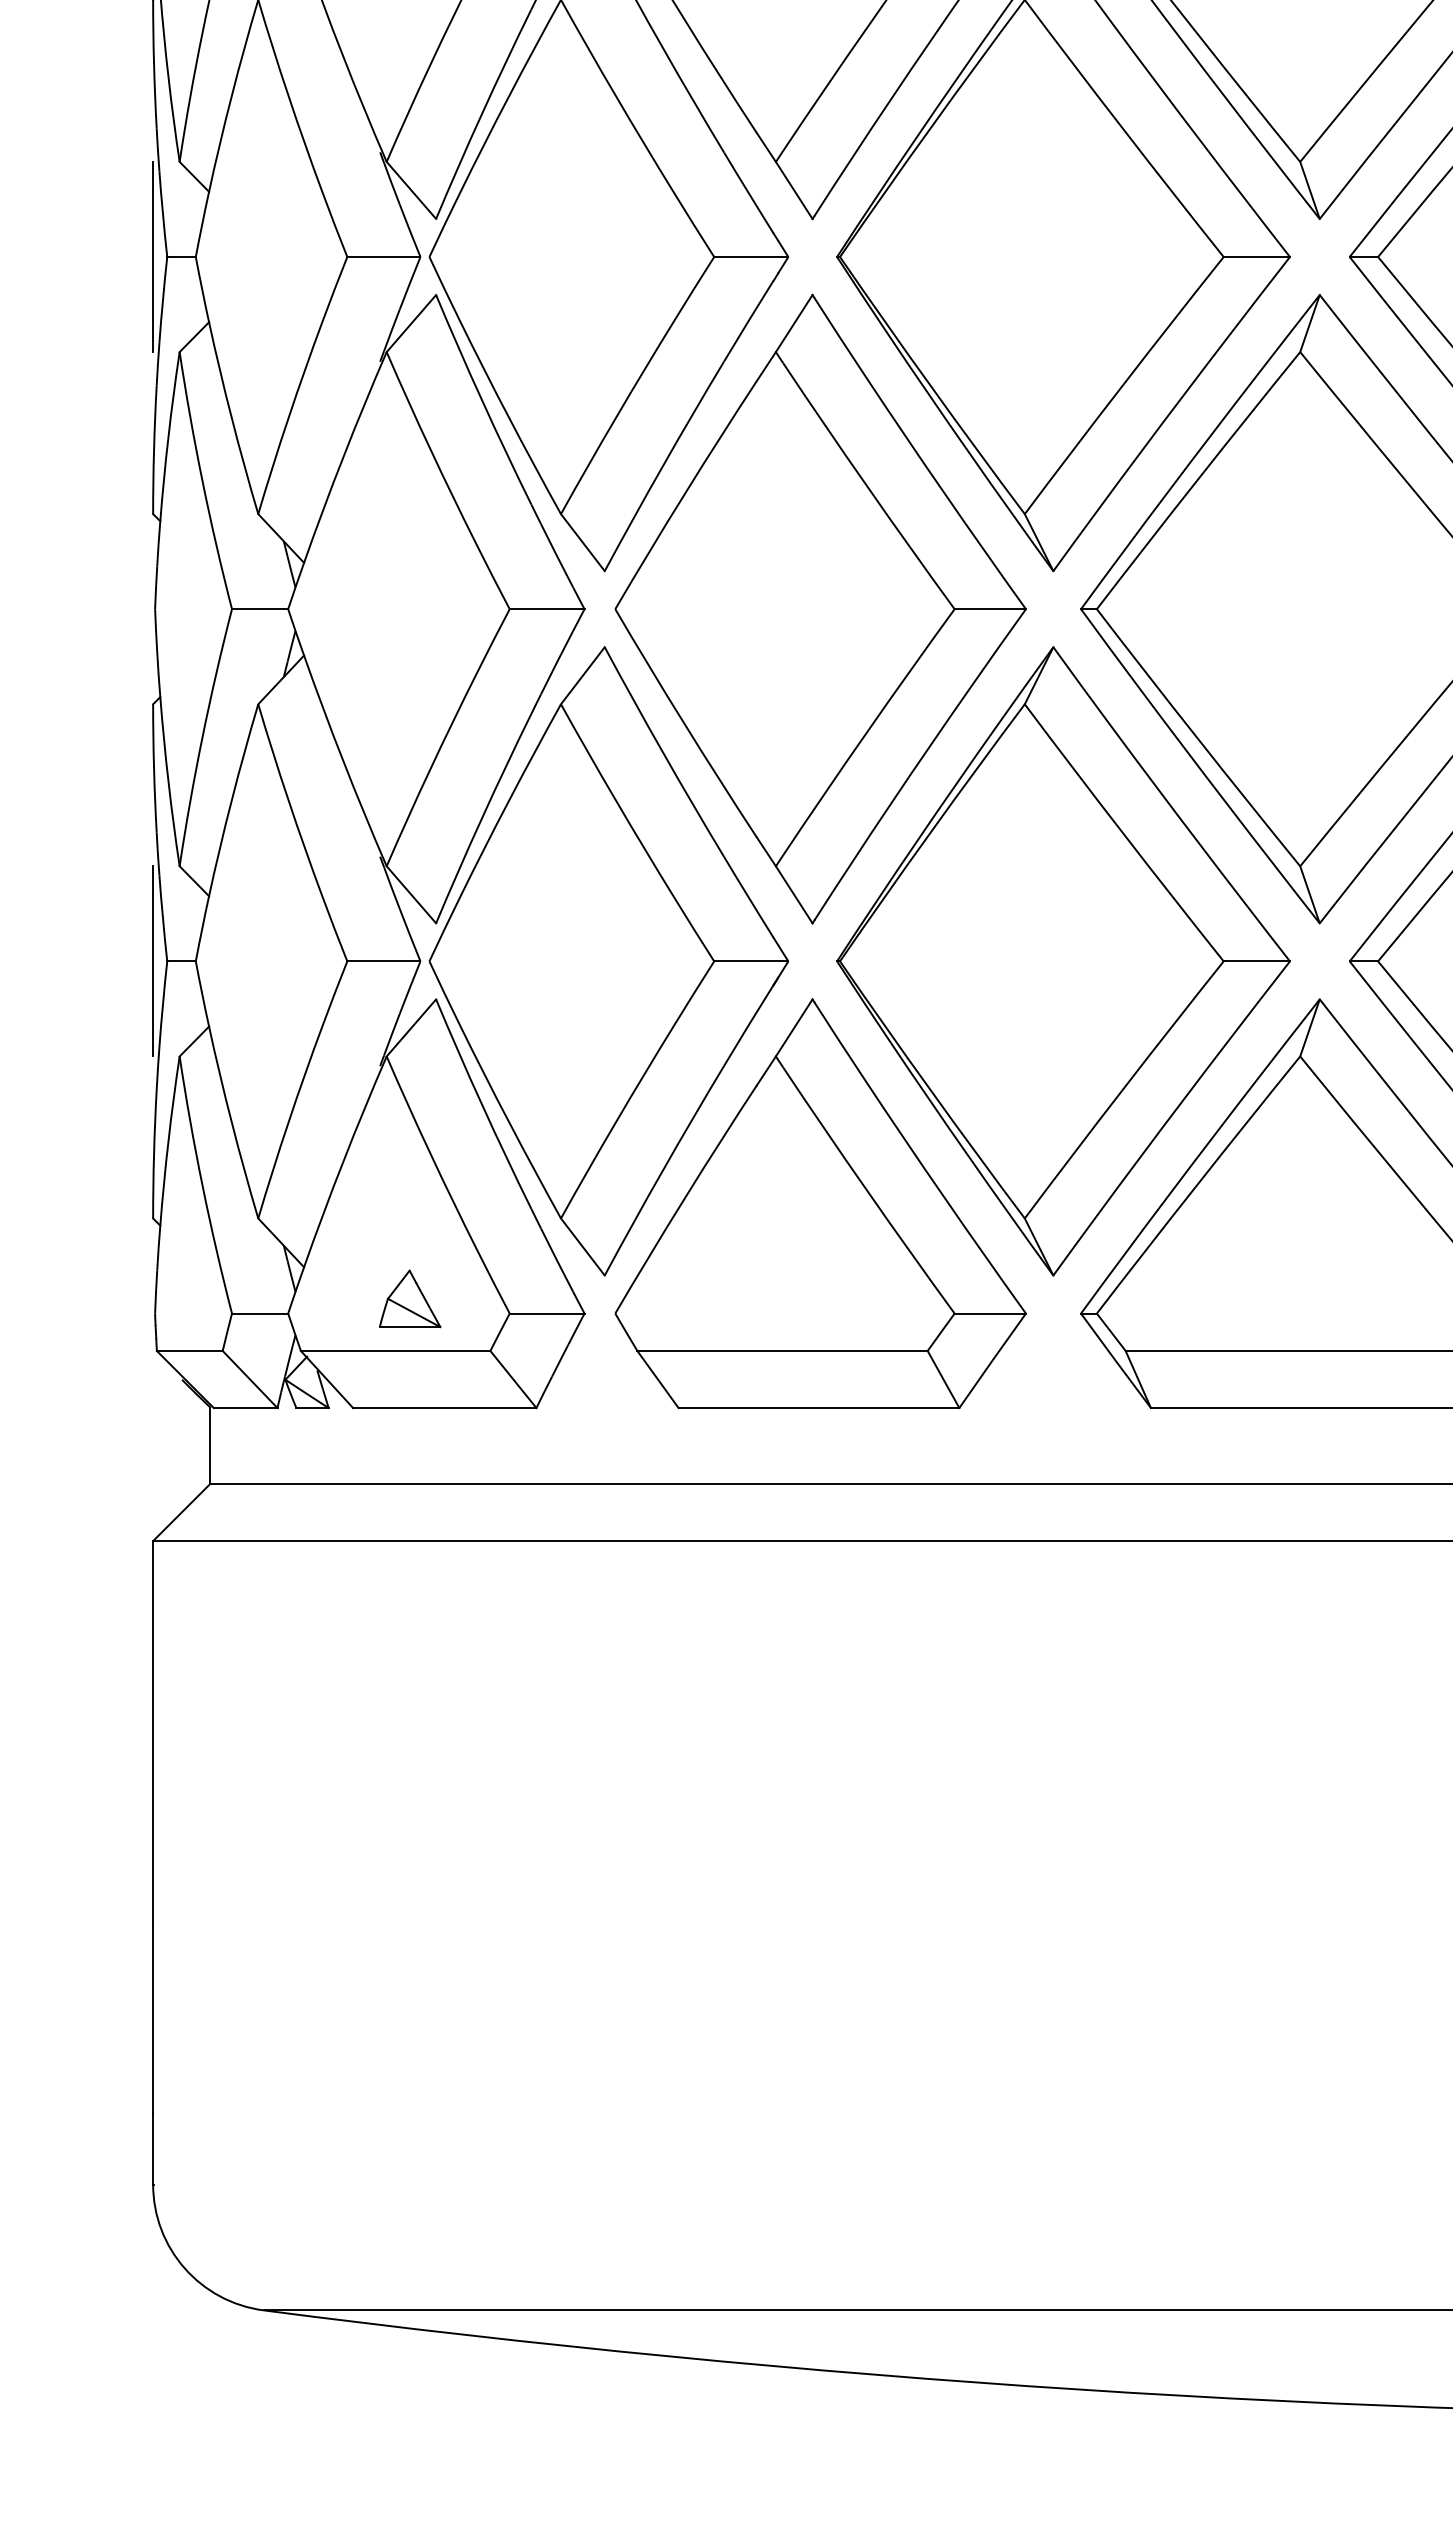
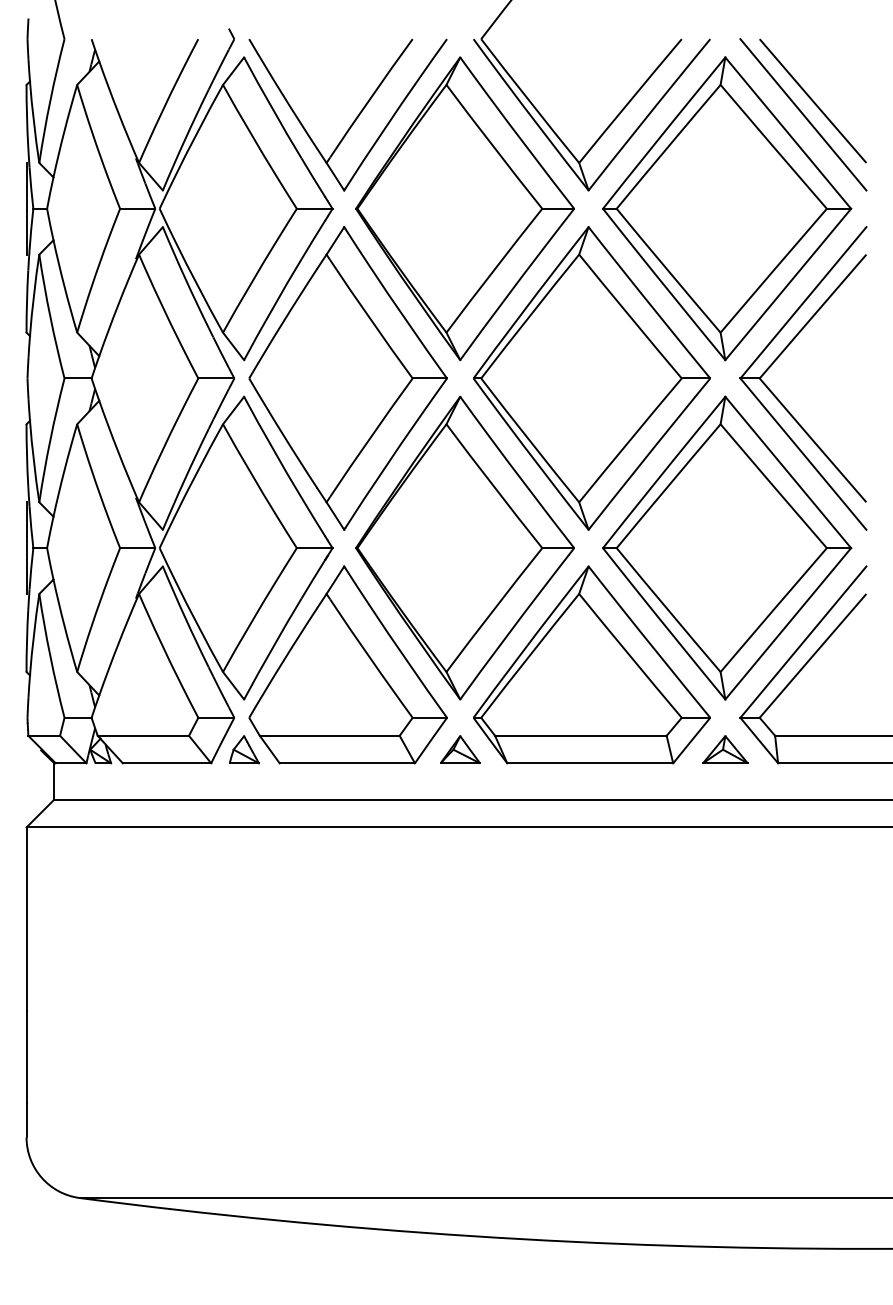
part: (410, 1298) -> (244, 749), moved
part: (1053, 1379) -> (460, 749), added

